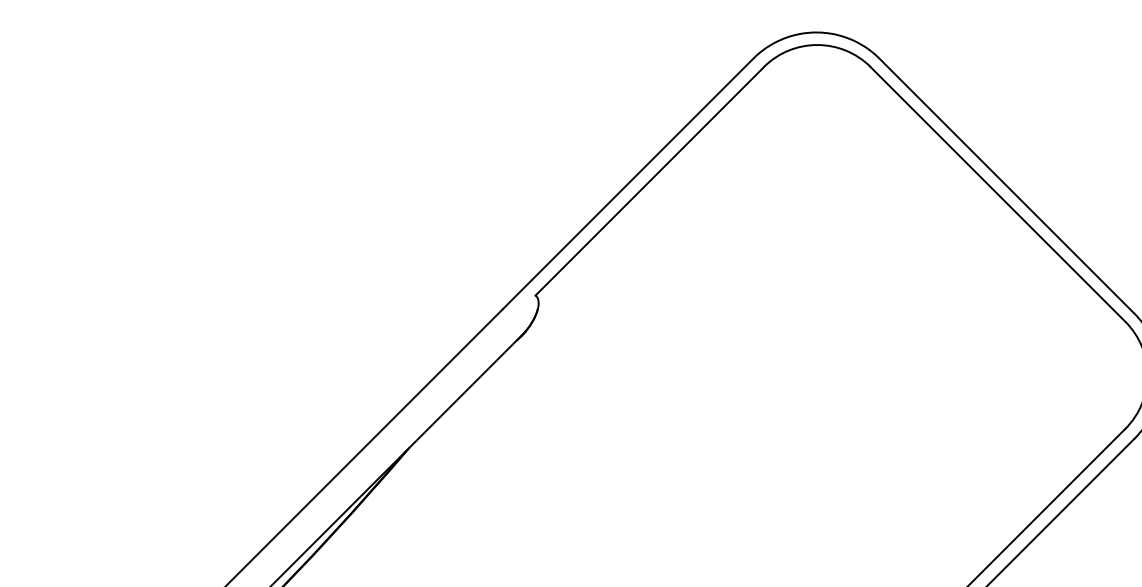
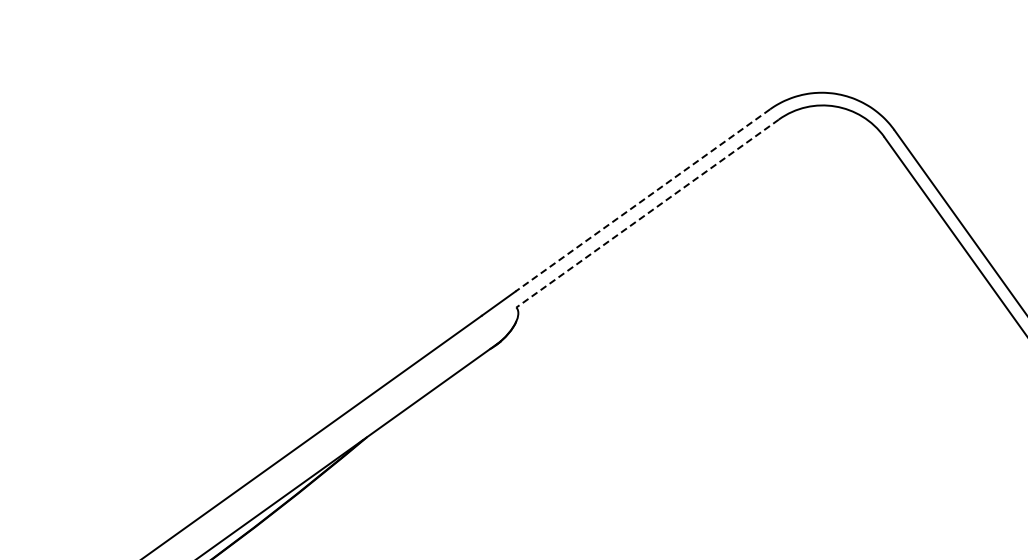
line: (642, 169) -> (642, 200), solid -> dashed
line: (649, 181) -> (647, 213), solid -> dashed

